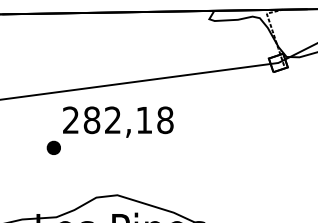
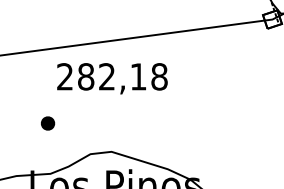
part: (53, 147) -> (47, 123), moved

